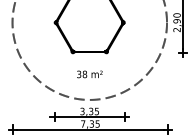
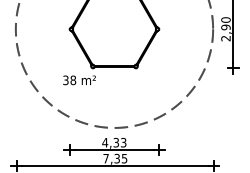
text: (89, 74) -> (79, 80), moved
text: (89, 111) -> (114, 142), 3,35 -> 4,33

